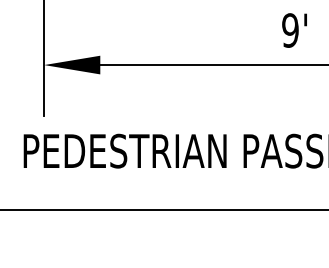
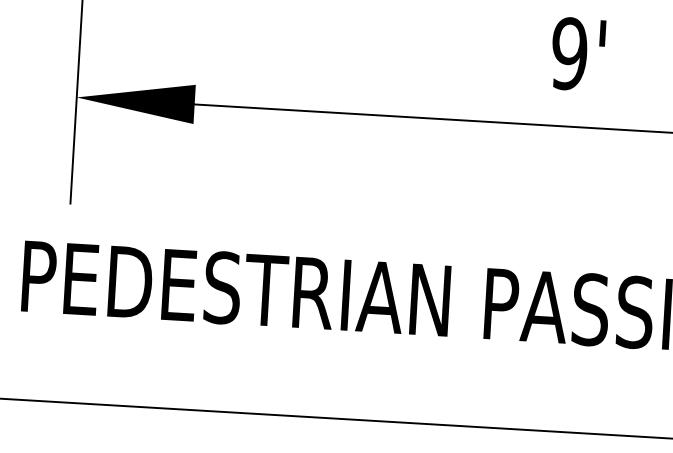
text: (294, 30) -> (577, 54), moved

